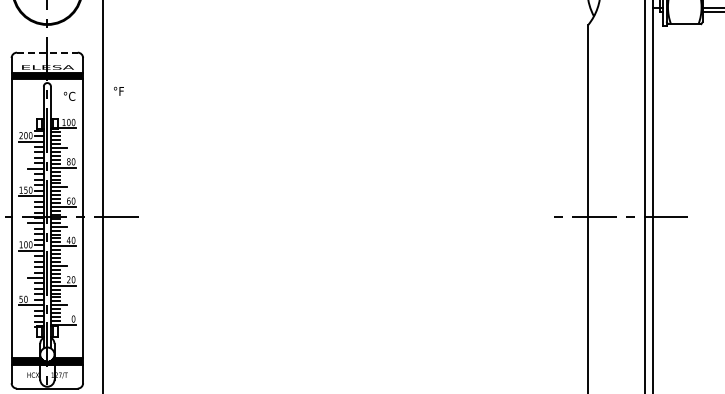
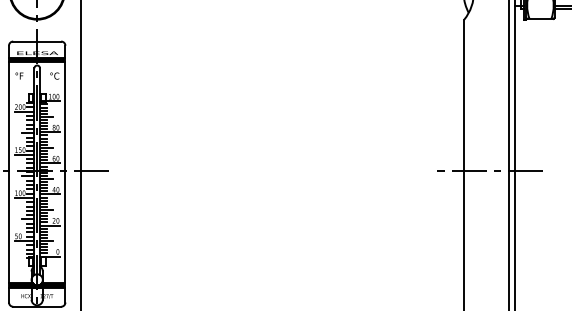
line: (47, 52) -> (37, 41), dashed -> solid
text: (118, 90) -> (19, 75), moved

